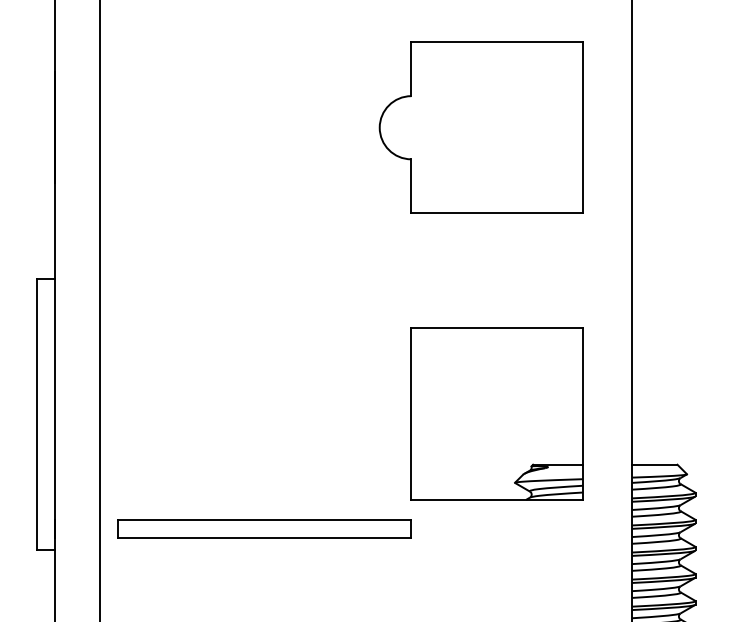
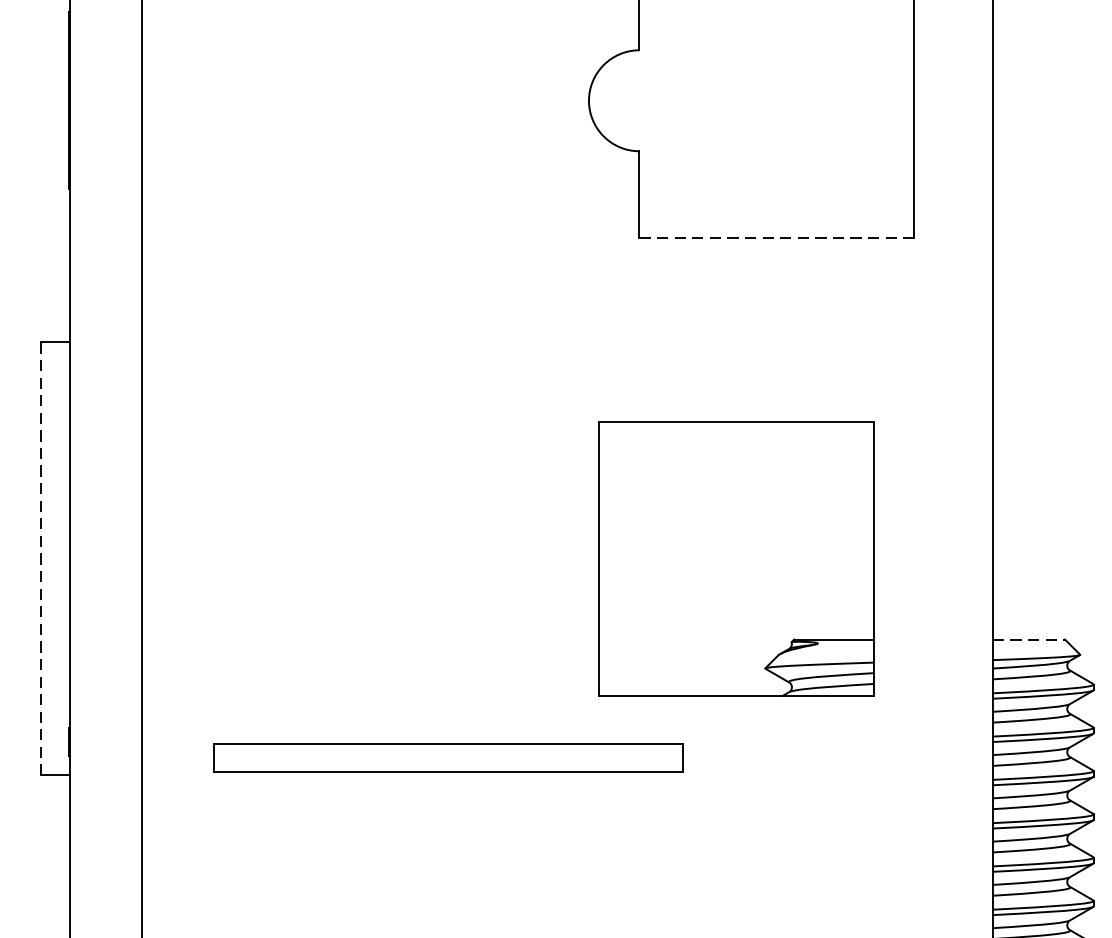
line: (497, 213) -> (777, 237), solid -> dashed
part: (496, 413) -> (735, 557), moved
line: (36, 414) -> (40, 559), solid -> dashed
line: (654, 464) -> (1028, 639), solid -> dashed
part: (264, 528) -> (447, 757), moved

